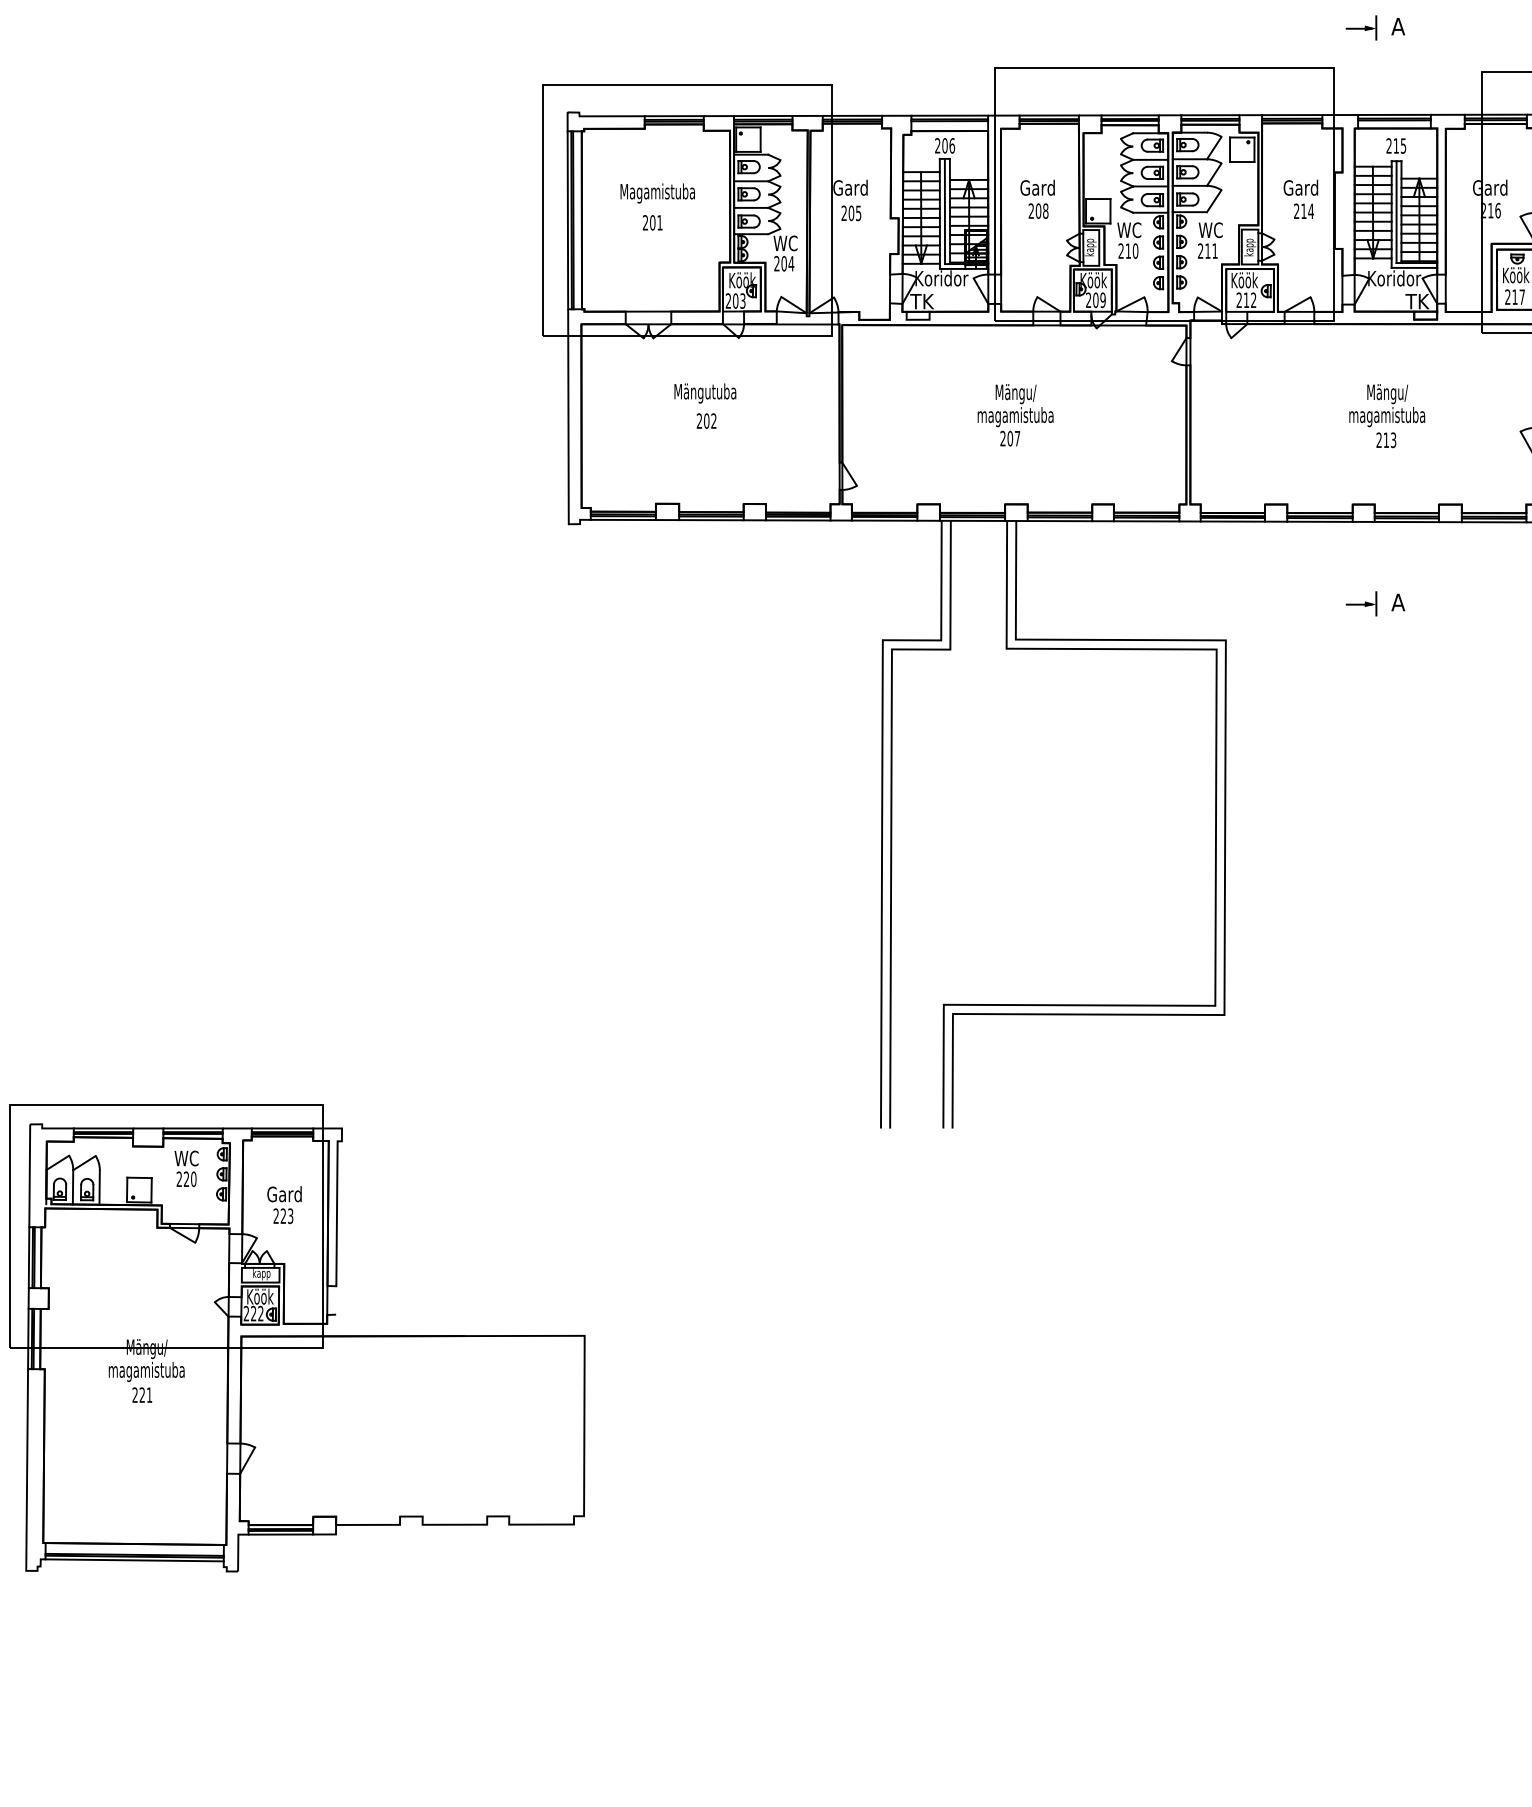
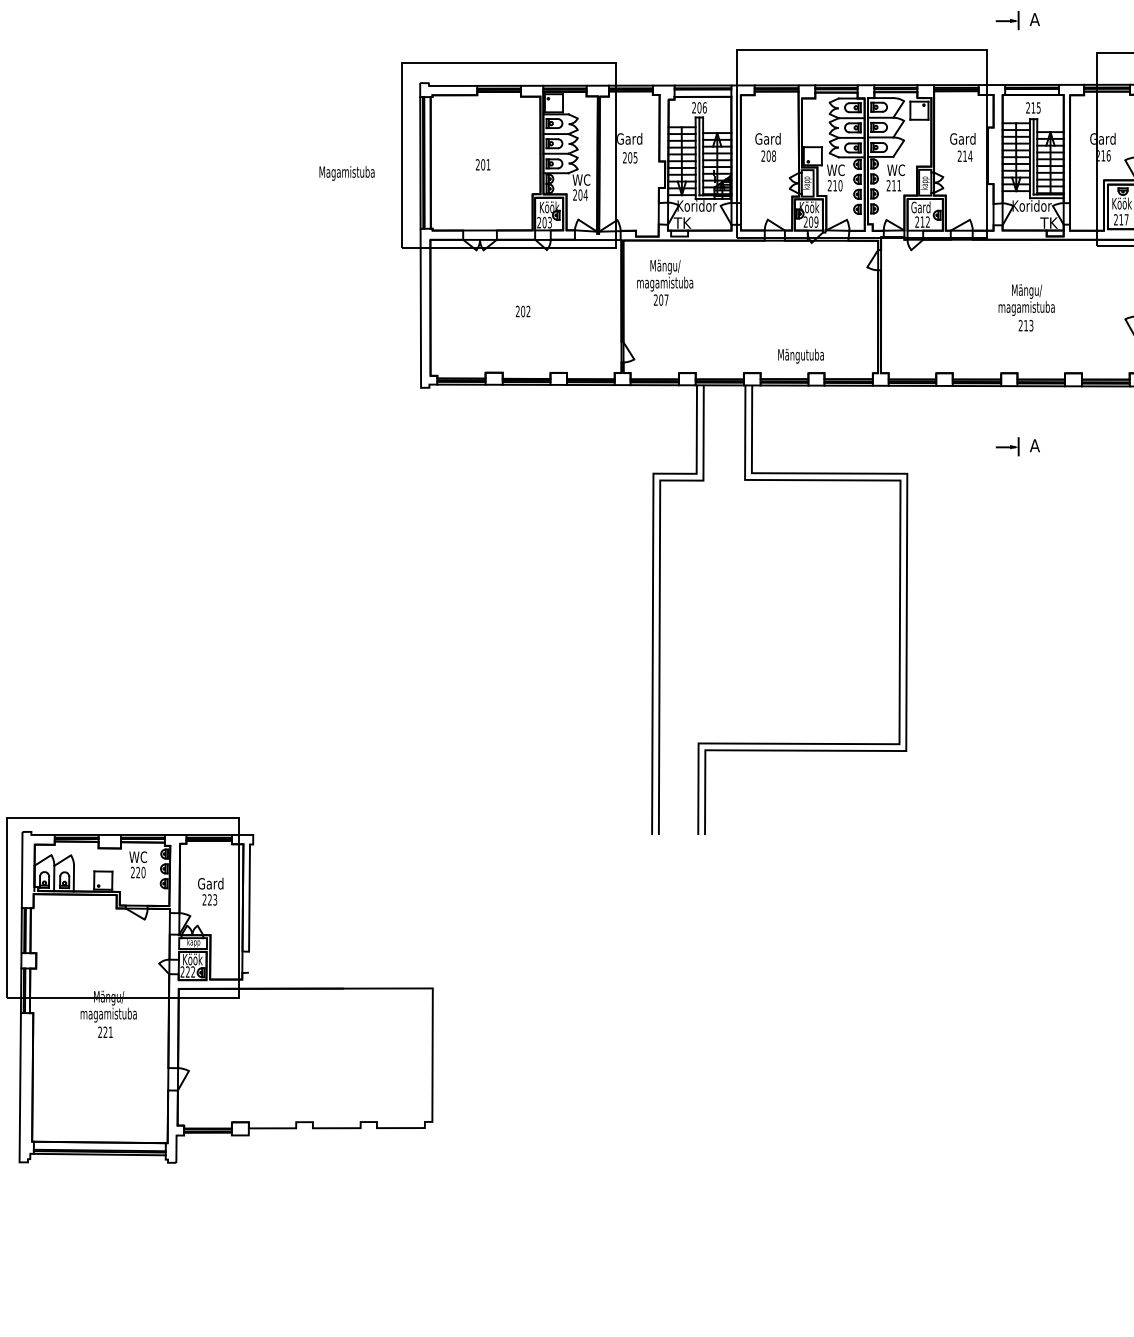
text: (657, 193) -> (346, 173), moved
text: (1244, 280) -> (921, 207), Köök -> Gard
text: (705, 393) -> (801, 356), moved
text: (1015, 415) -> (665, 282), moved
line: (280, 1534) -> (207, 1135), removed

